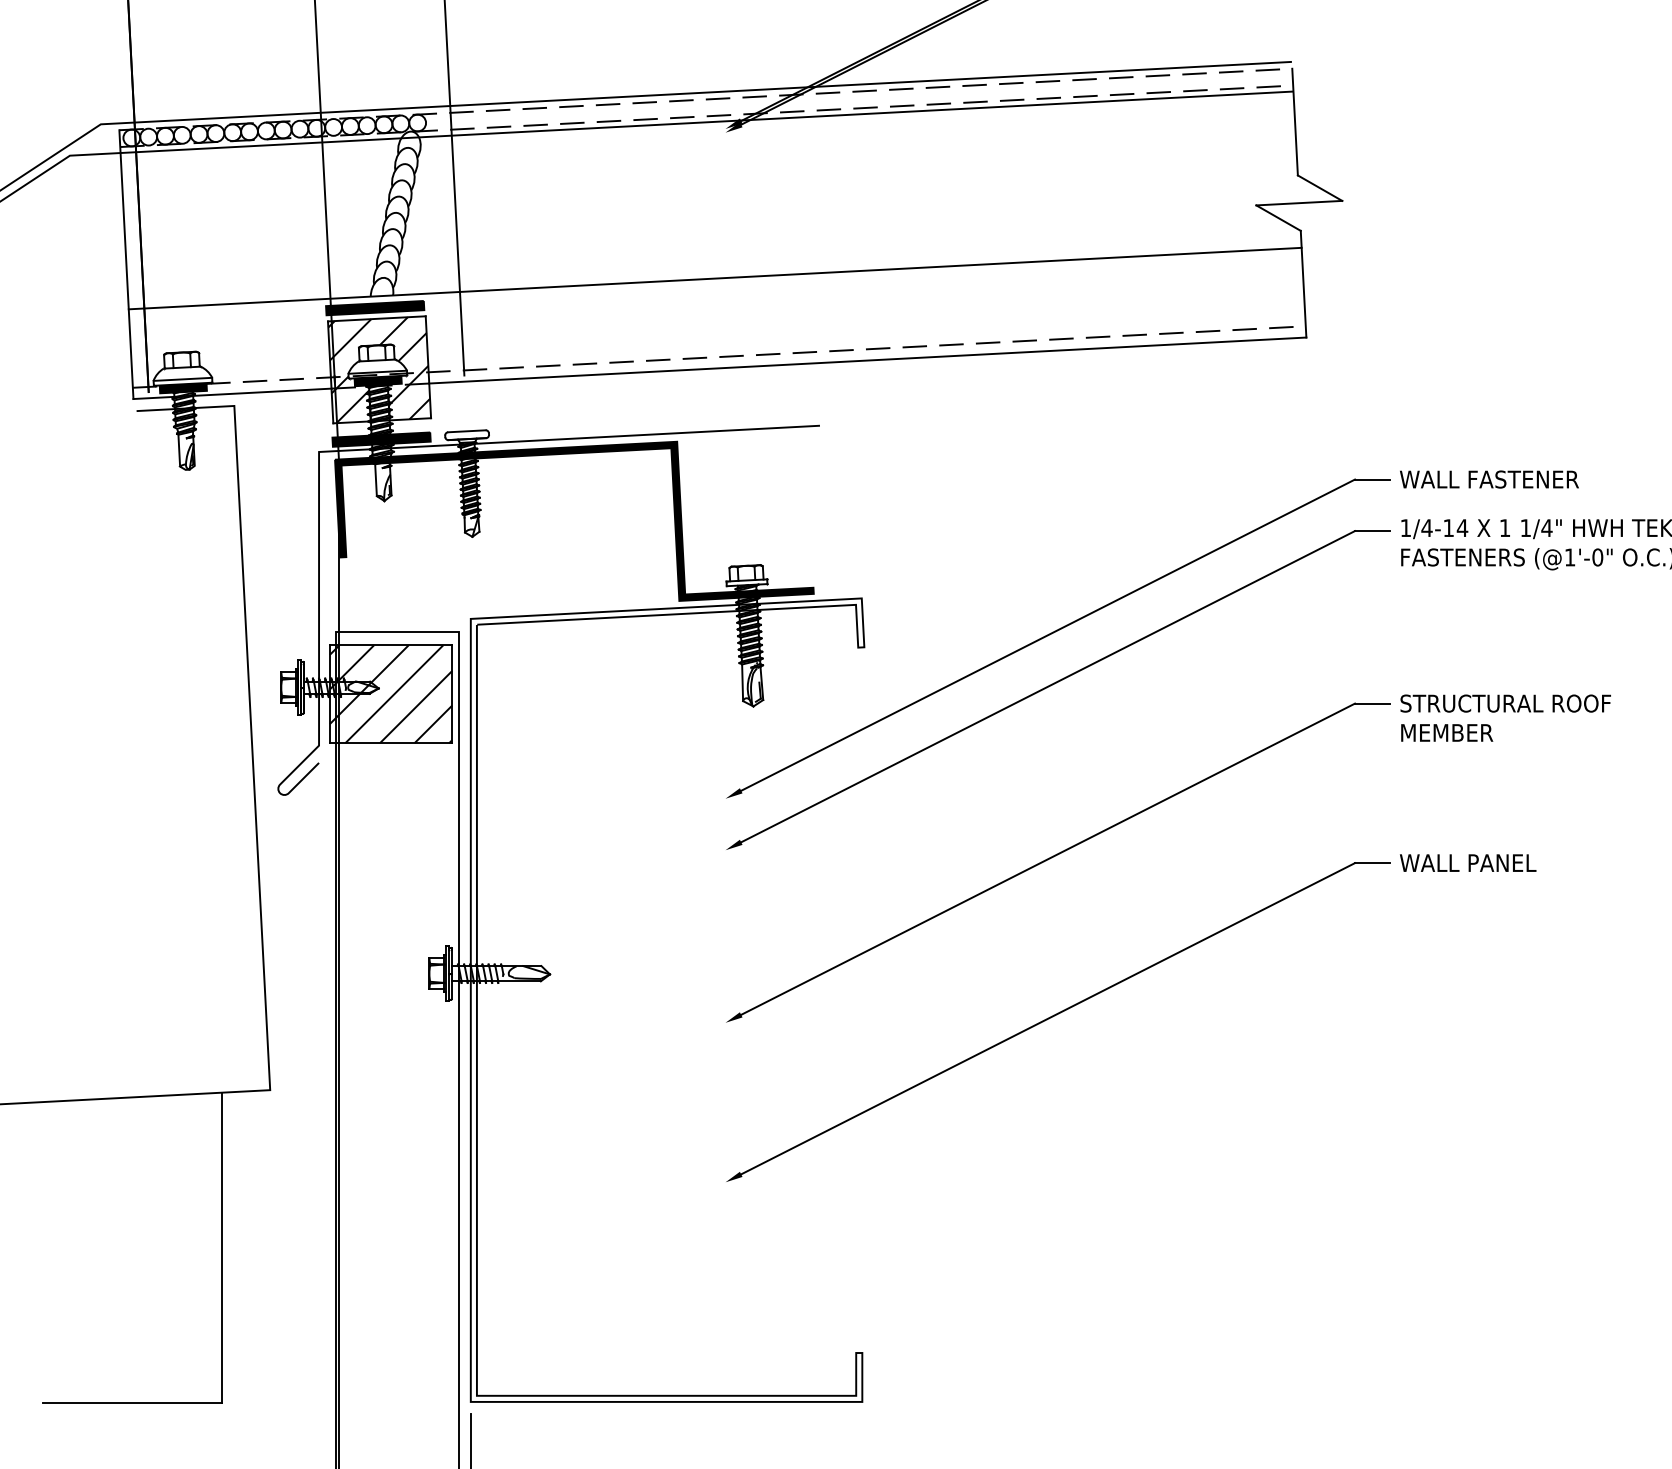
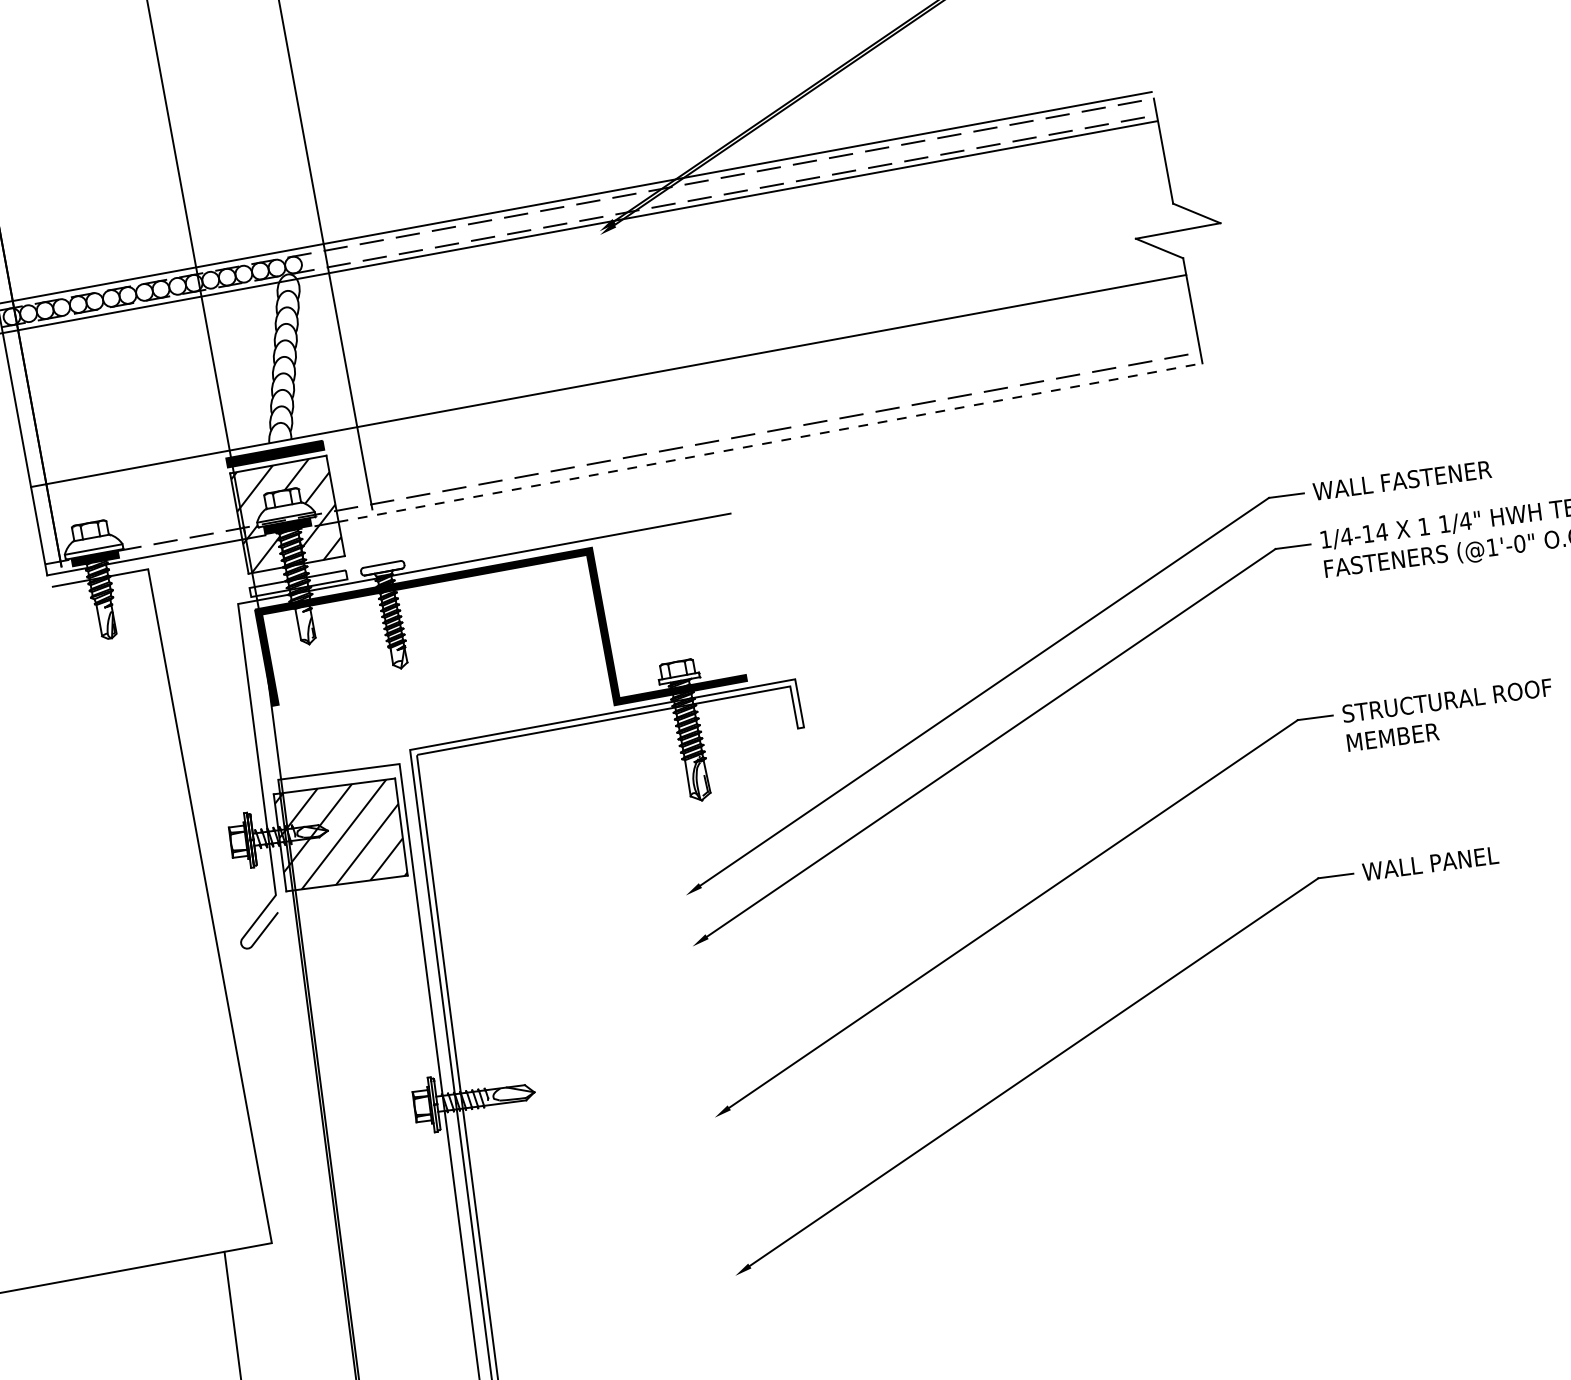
line: (868, 360) -> (771, 442), solid -> dashed
fill: (381, 439) -> (298, 583), removed

